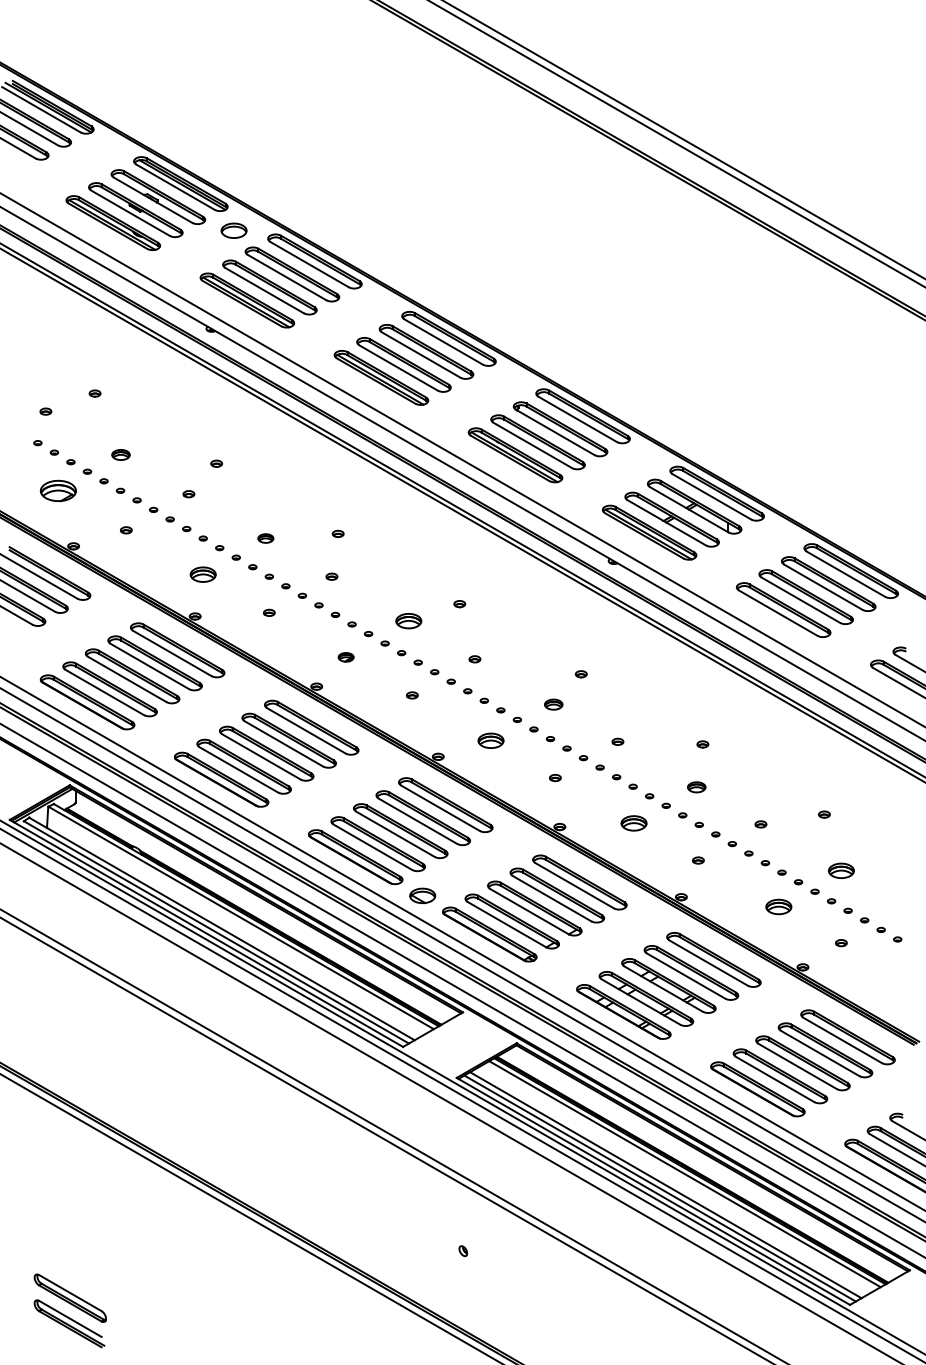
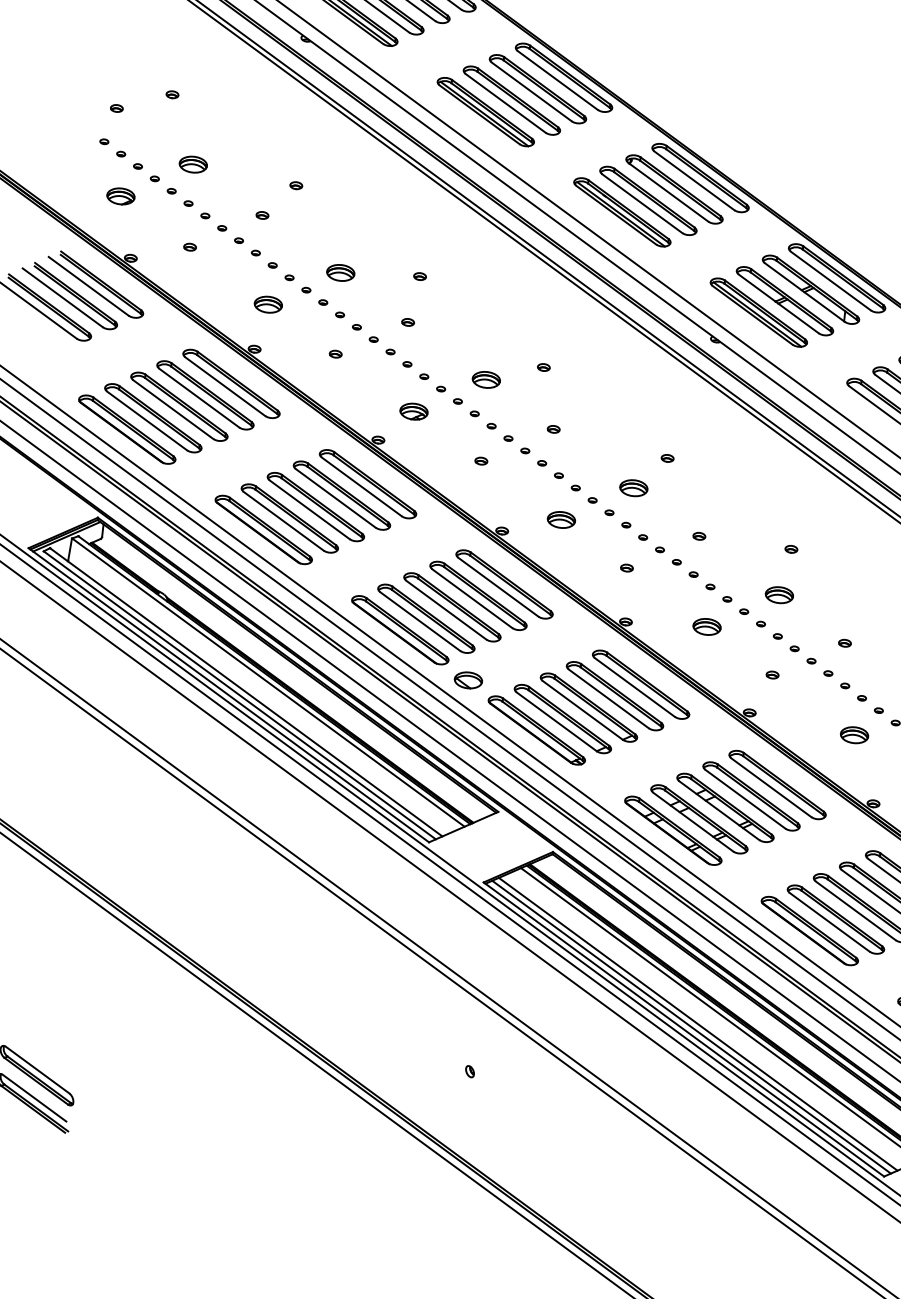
part: (120, 454) -> (192, 164), size x1.43
part: (58, 491) -> (120, 196), size x0.71
part: (265, 538) -> (340, 272), size x1.67
part: (345, 657) -> (413, 411), size x1.67
part: (553, 704) -> (633, 487), size x1.43
part: (696, 787) -> (779, 595), size x1.43

